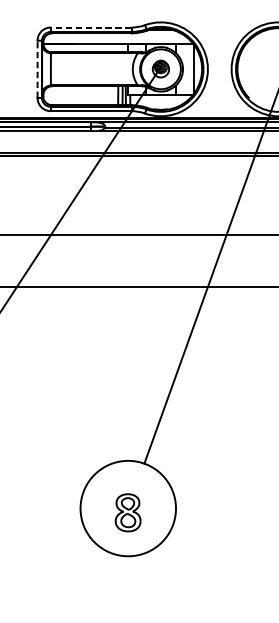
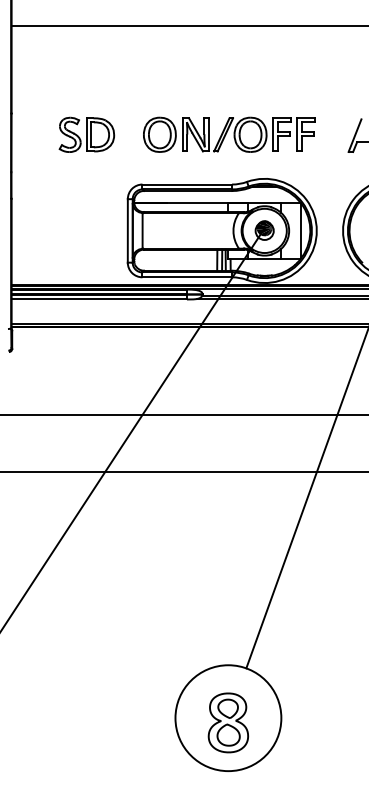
line: (91, 27) -> (187, 184), dashed -> solid
line: (37, 68) -> (127, 230), dashed -> solid
part: (127, 512) -> (227, 722), size x1.43

